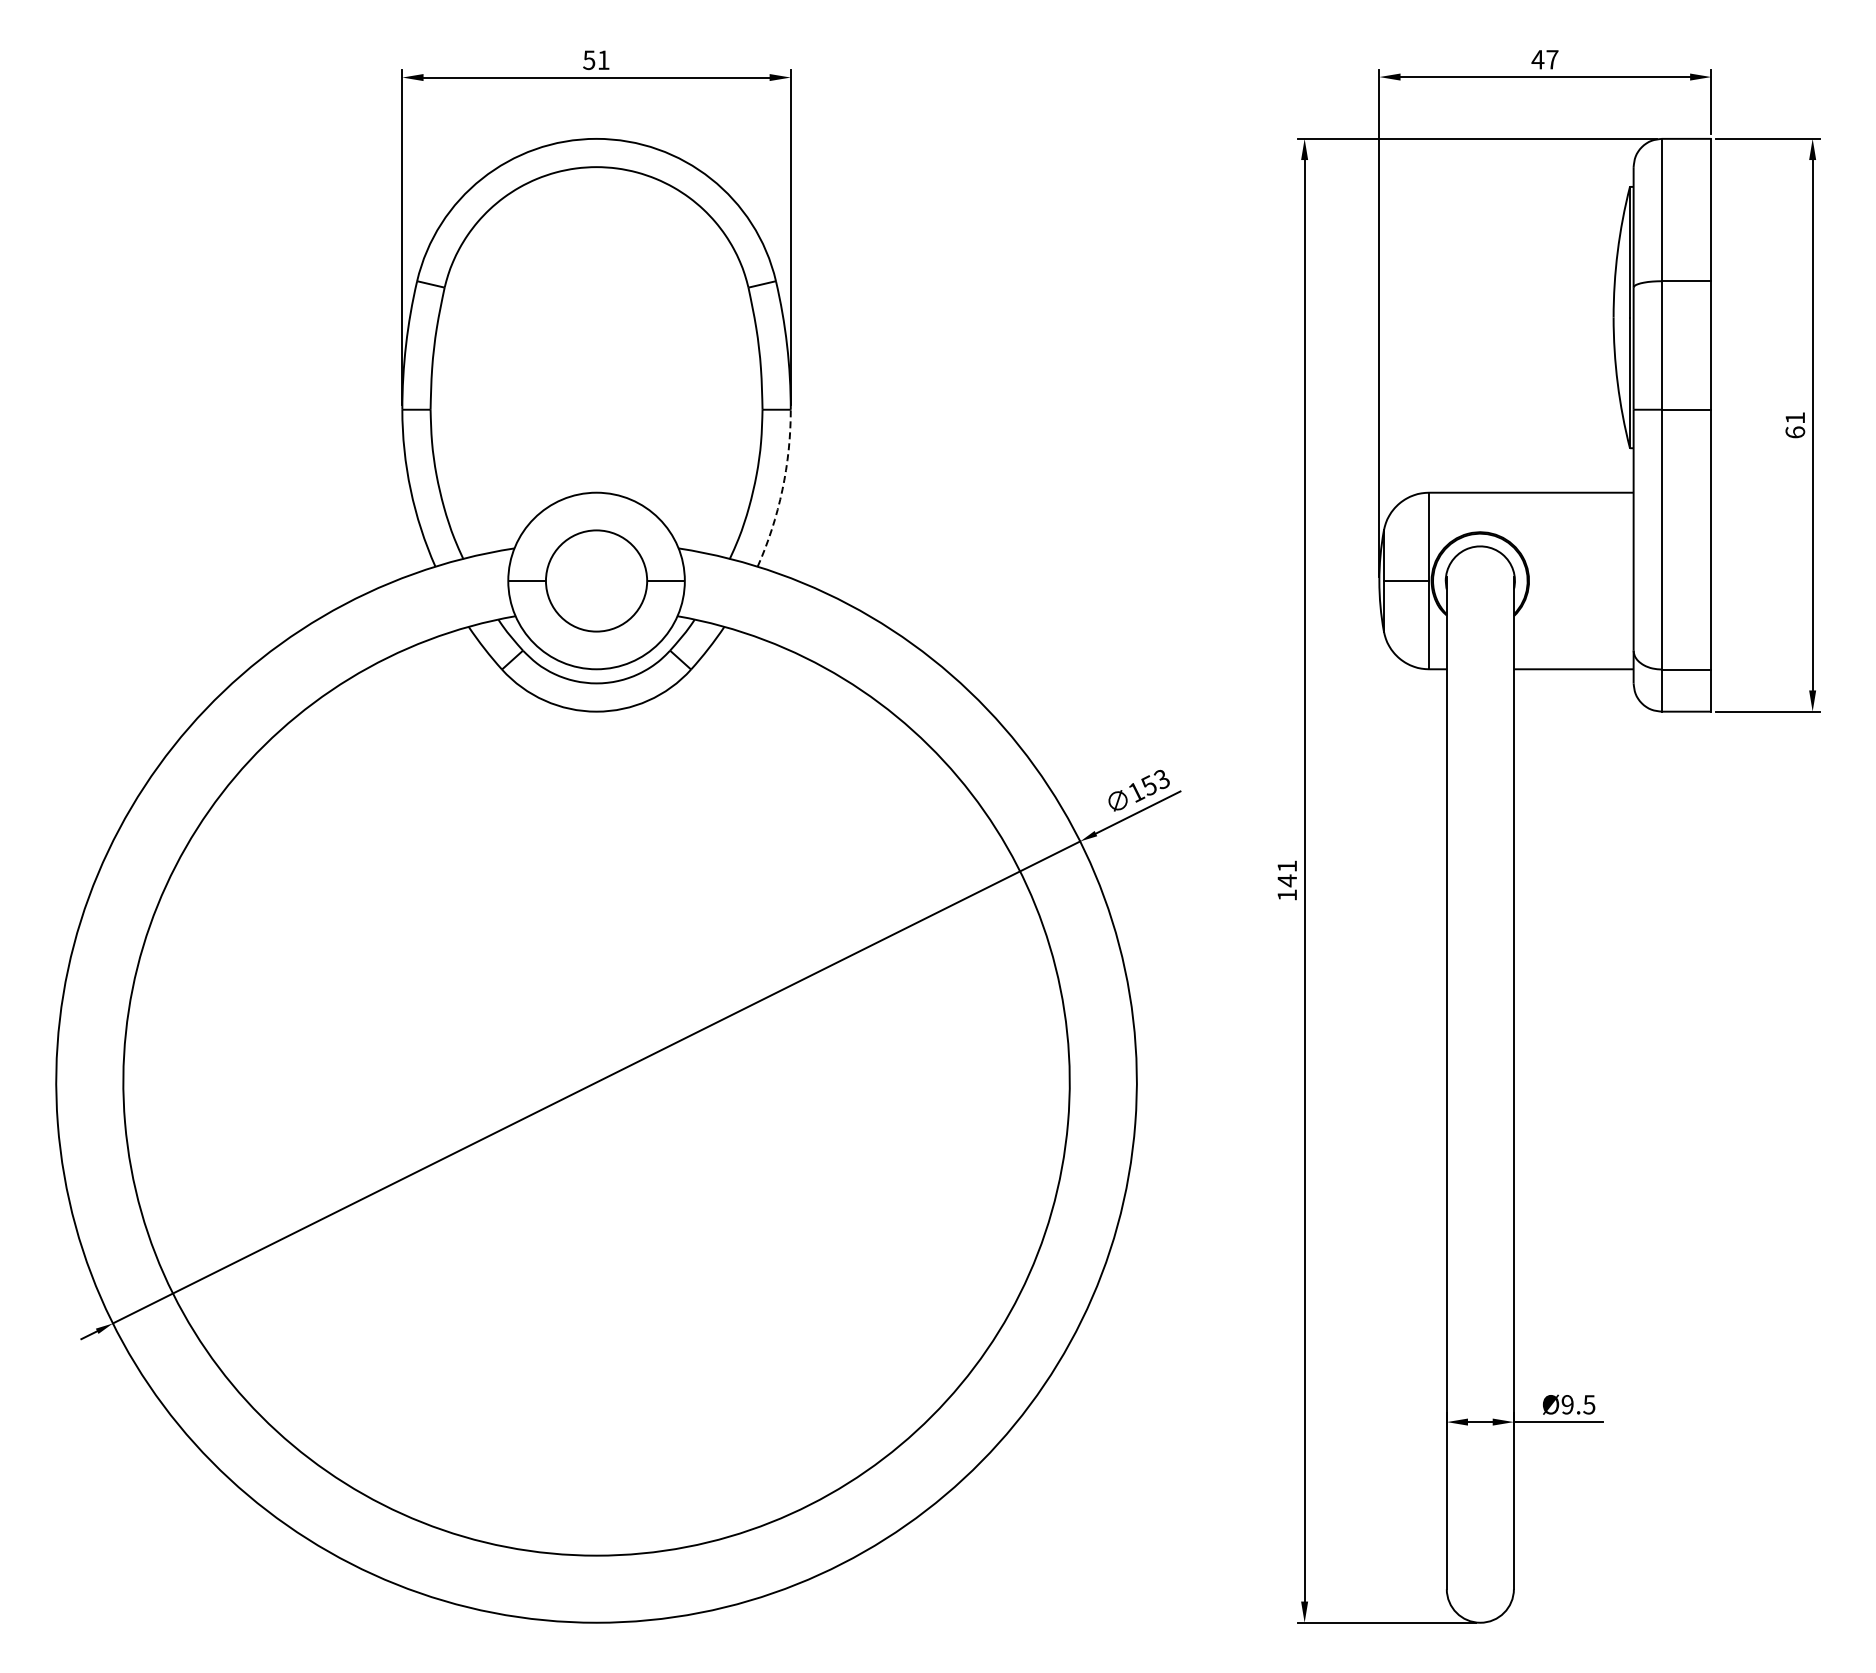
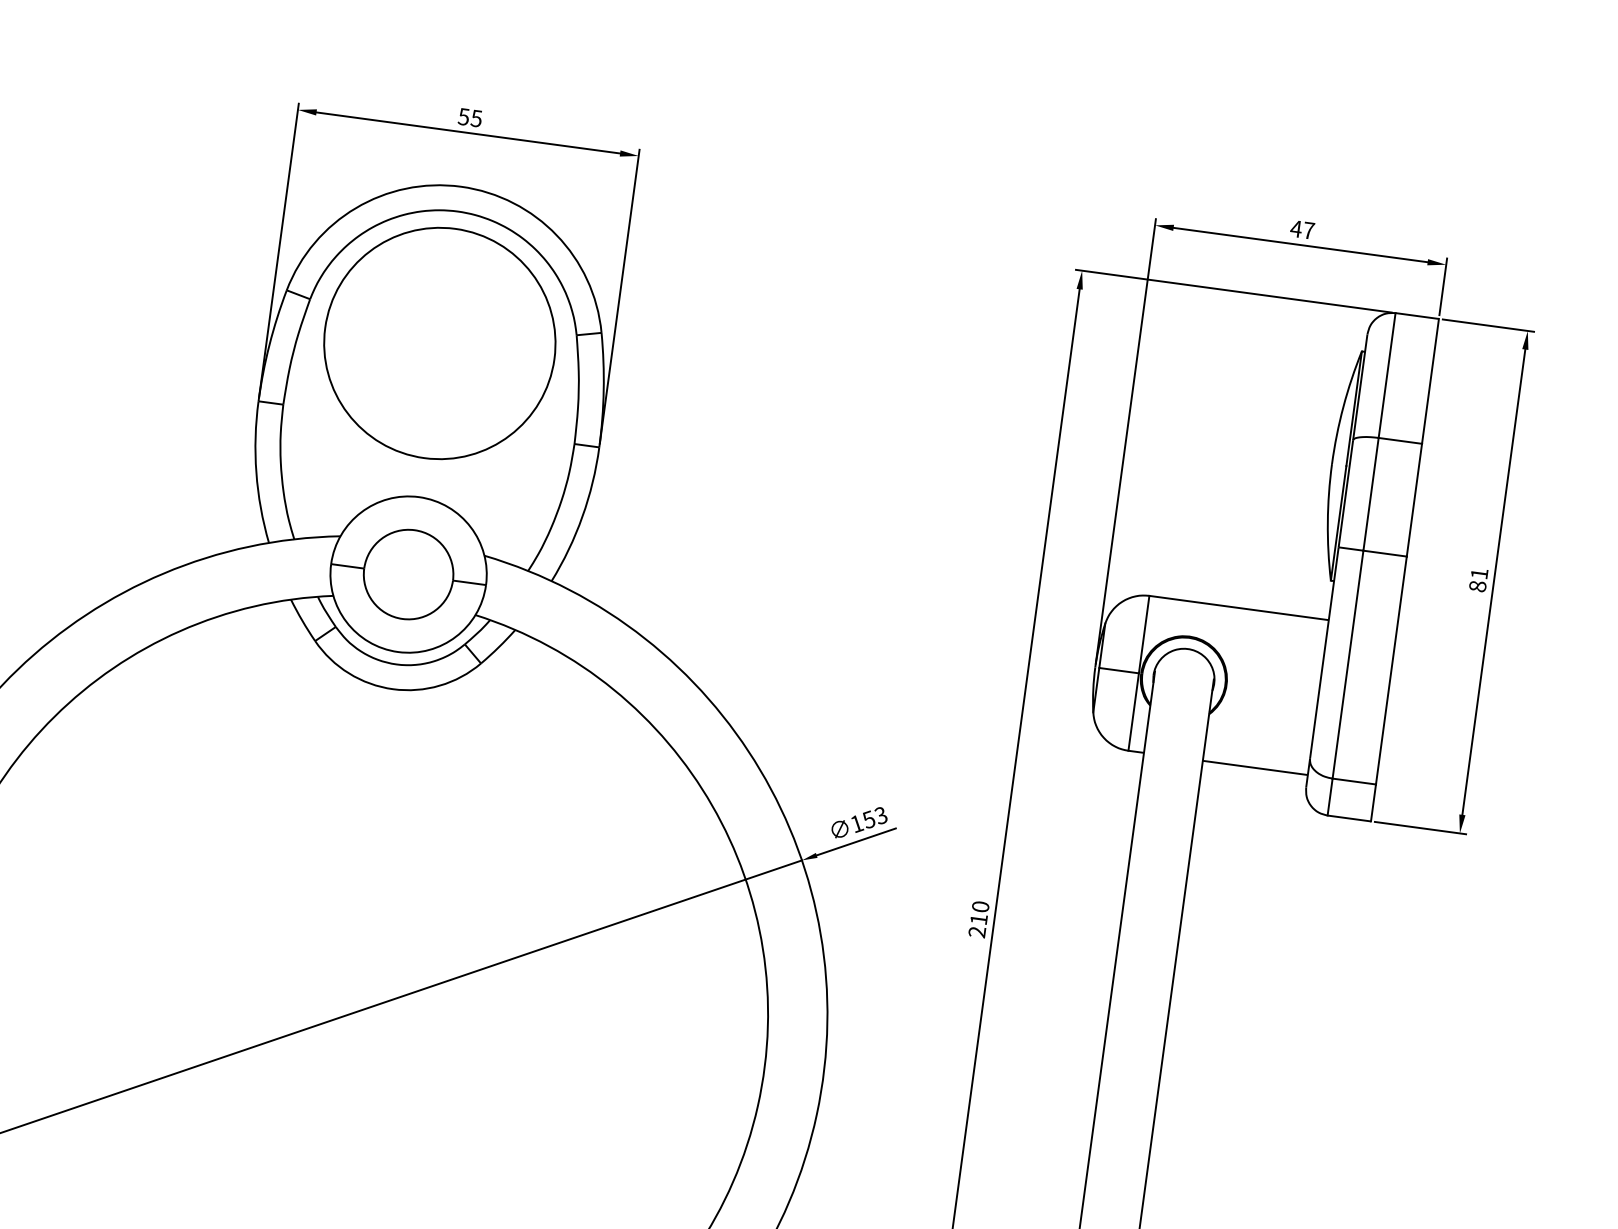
text: (603, 60) -> (476, 118), 51 -> 55
circle: (596, 317) -> (439, 343), added
text: (1795, 432) -> (1477, 586), 61 -> 81
arc: (782, 489) -> (582, 516), dashed -> solid
text: (1287, 880) -> (979, 919), 141 -> 210

